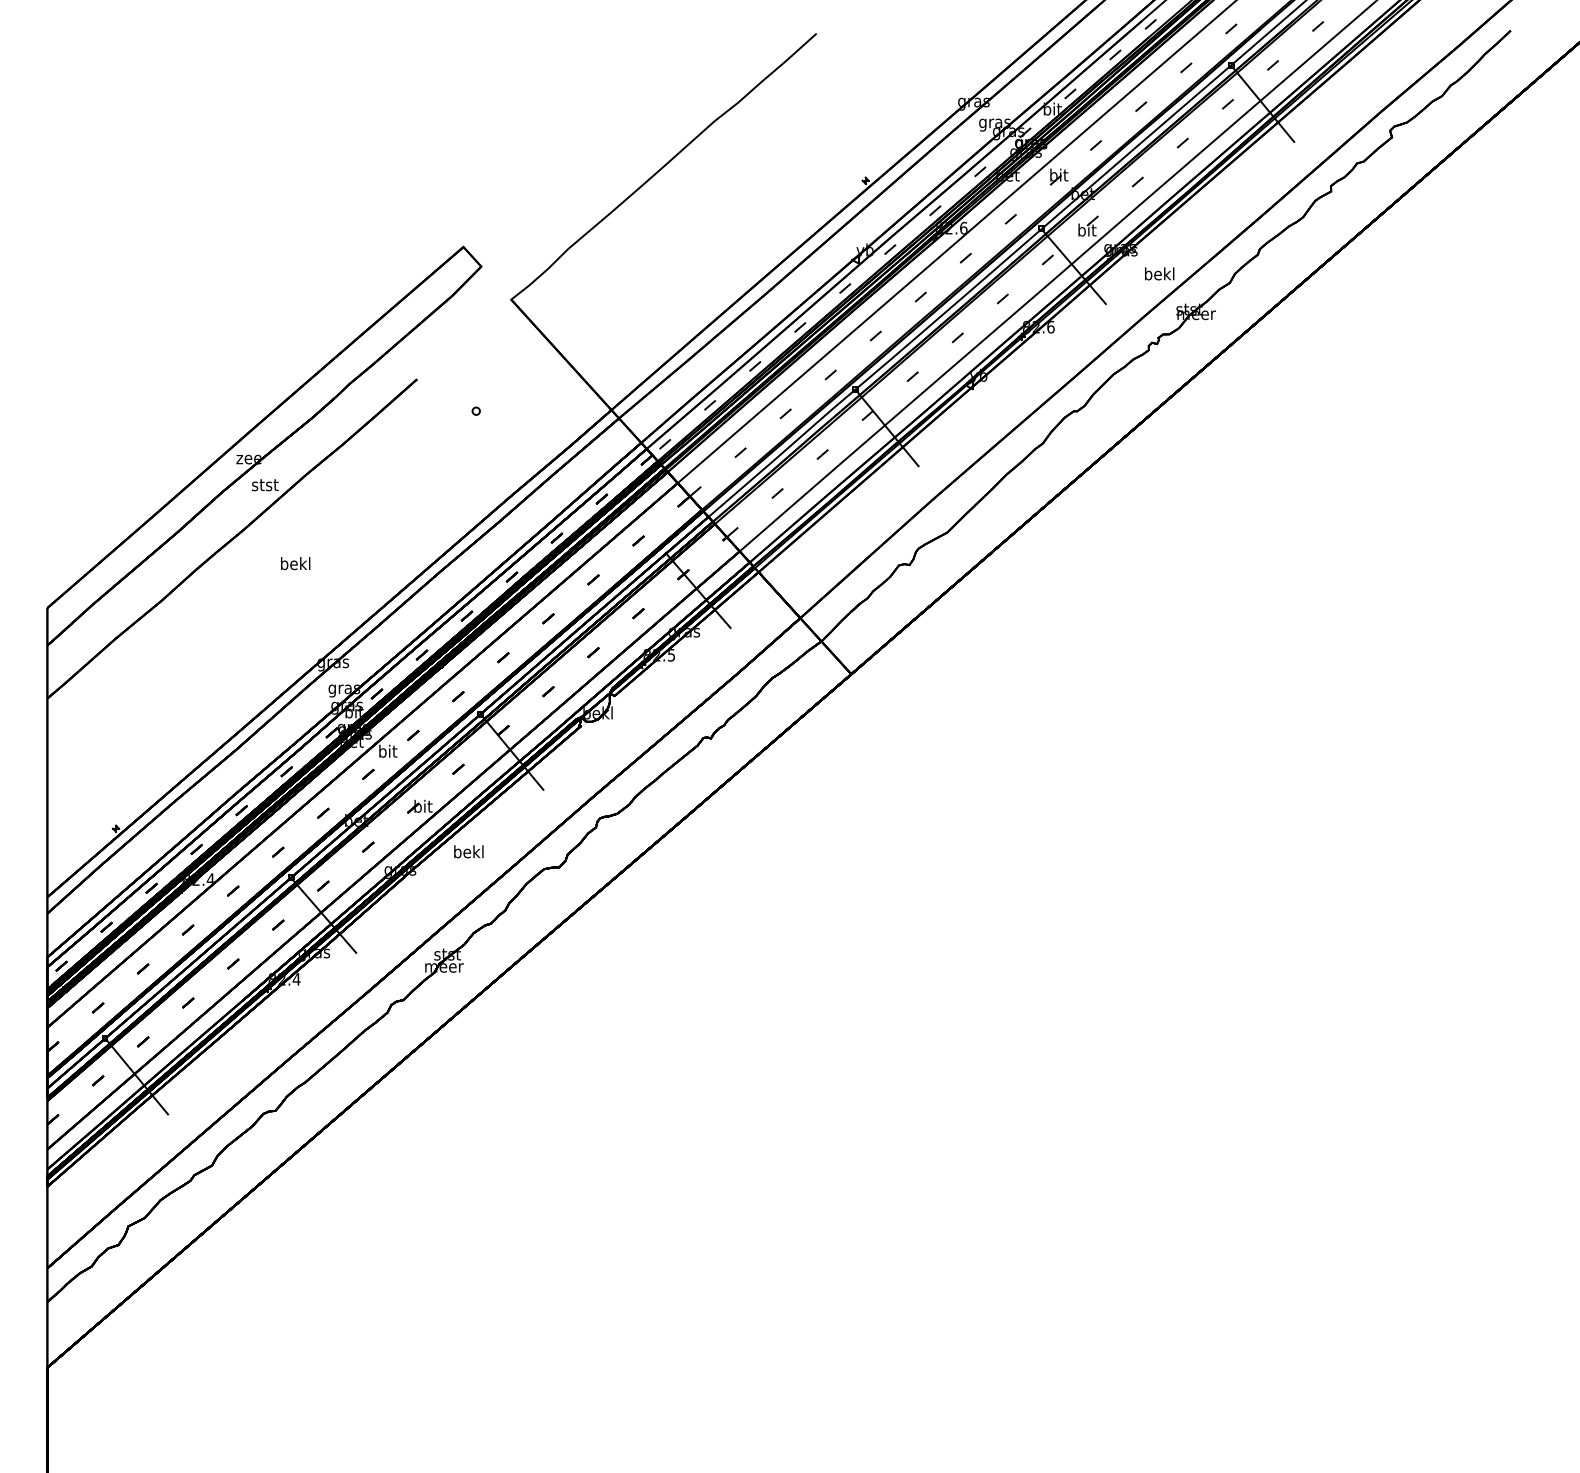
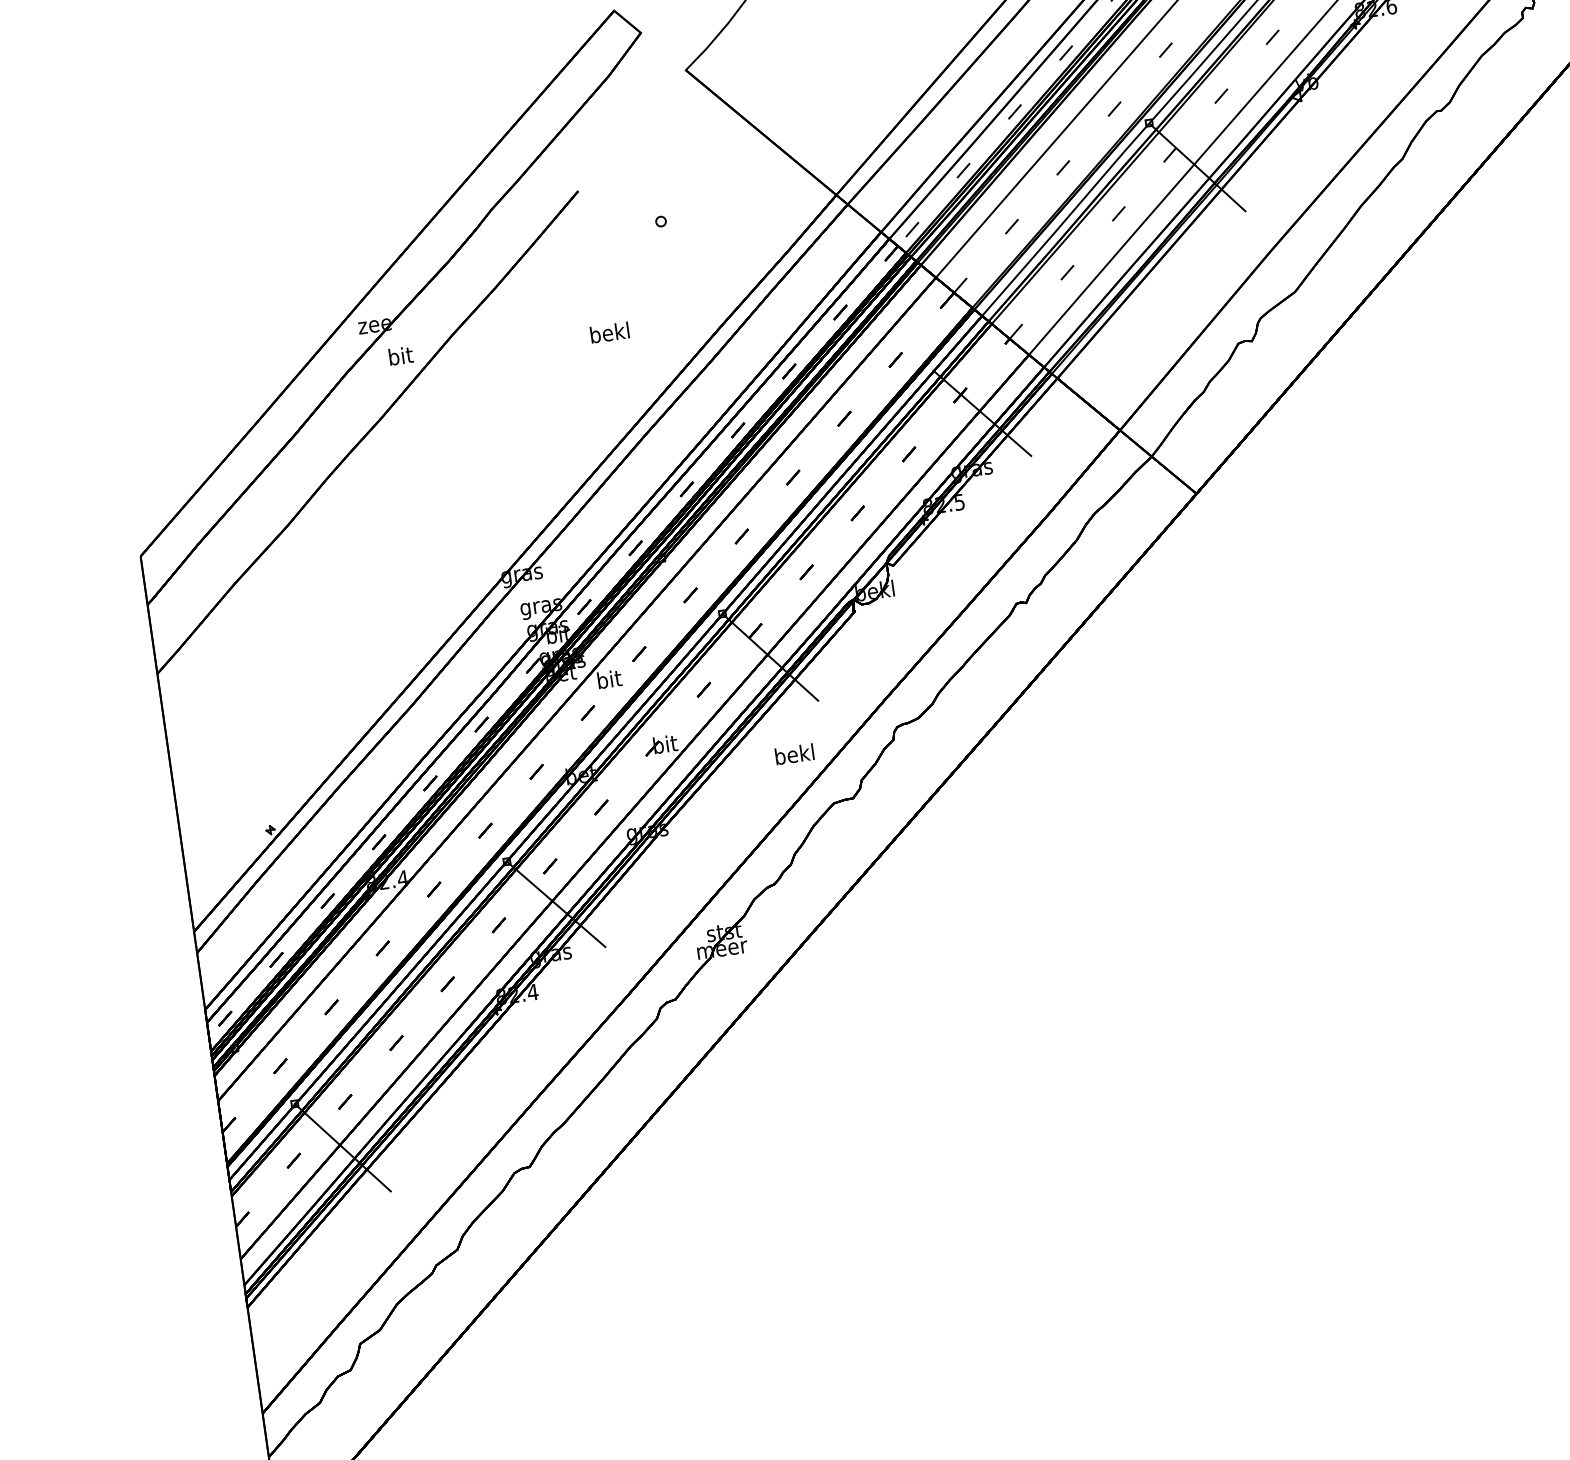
text: (265, 484) -> (400, 355), stst -> bit
text: (295, 563) -> (609, 332), moved
text: (468, 851) -> (794, 754), moved

